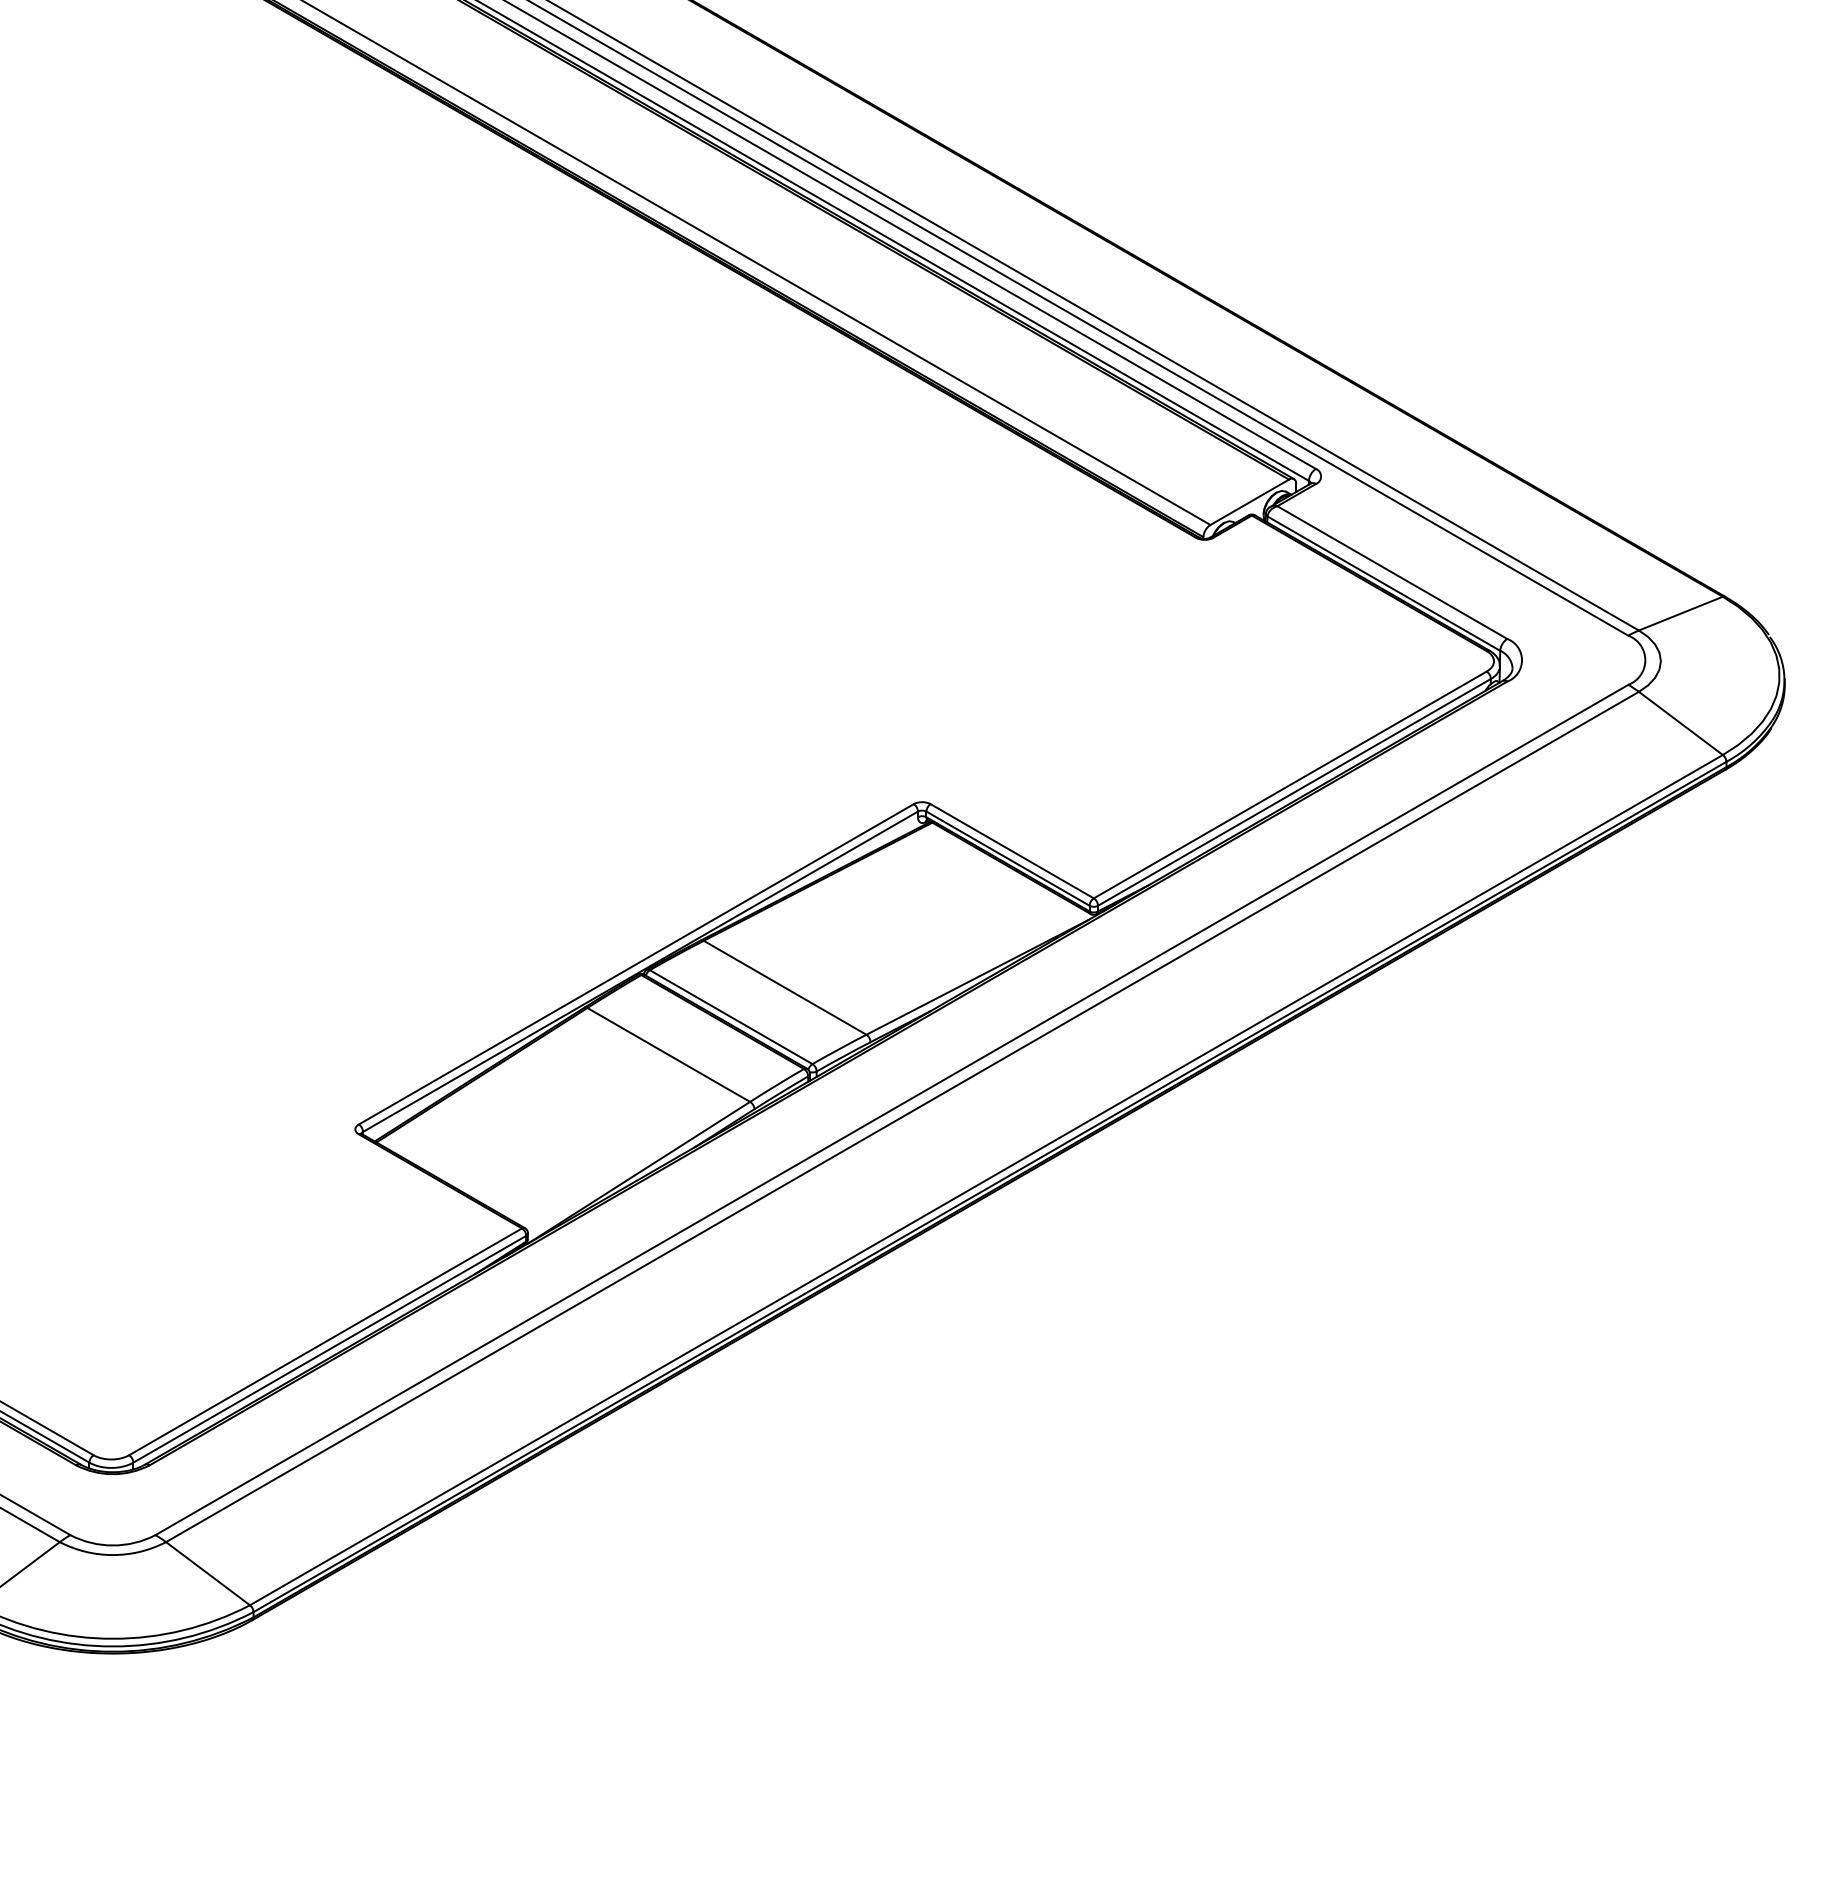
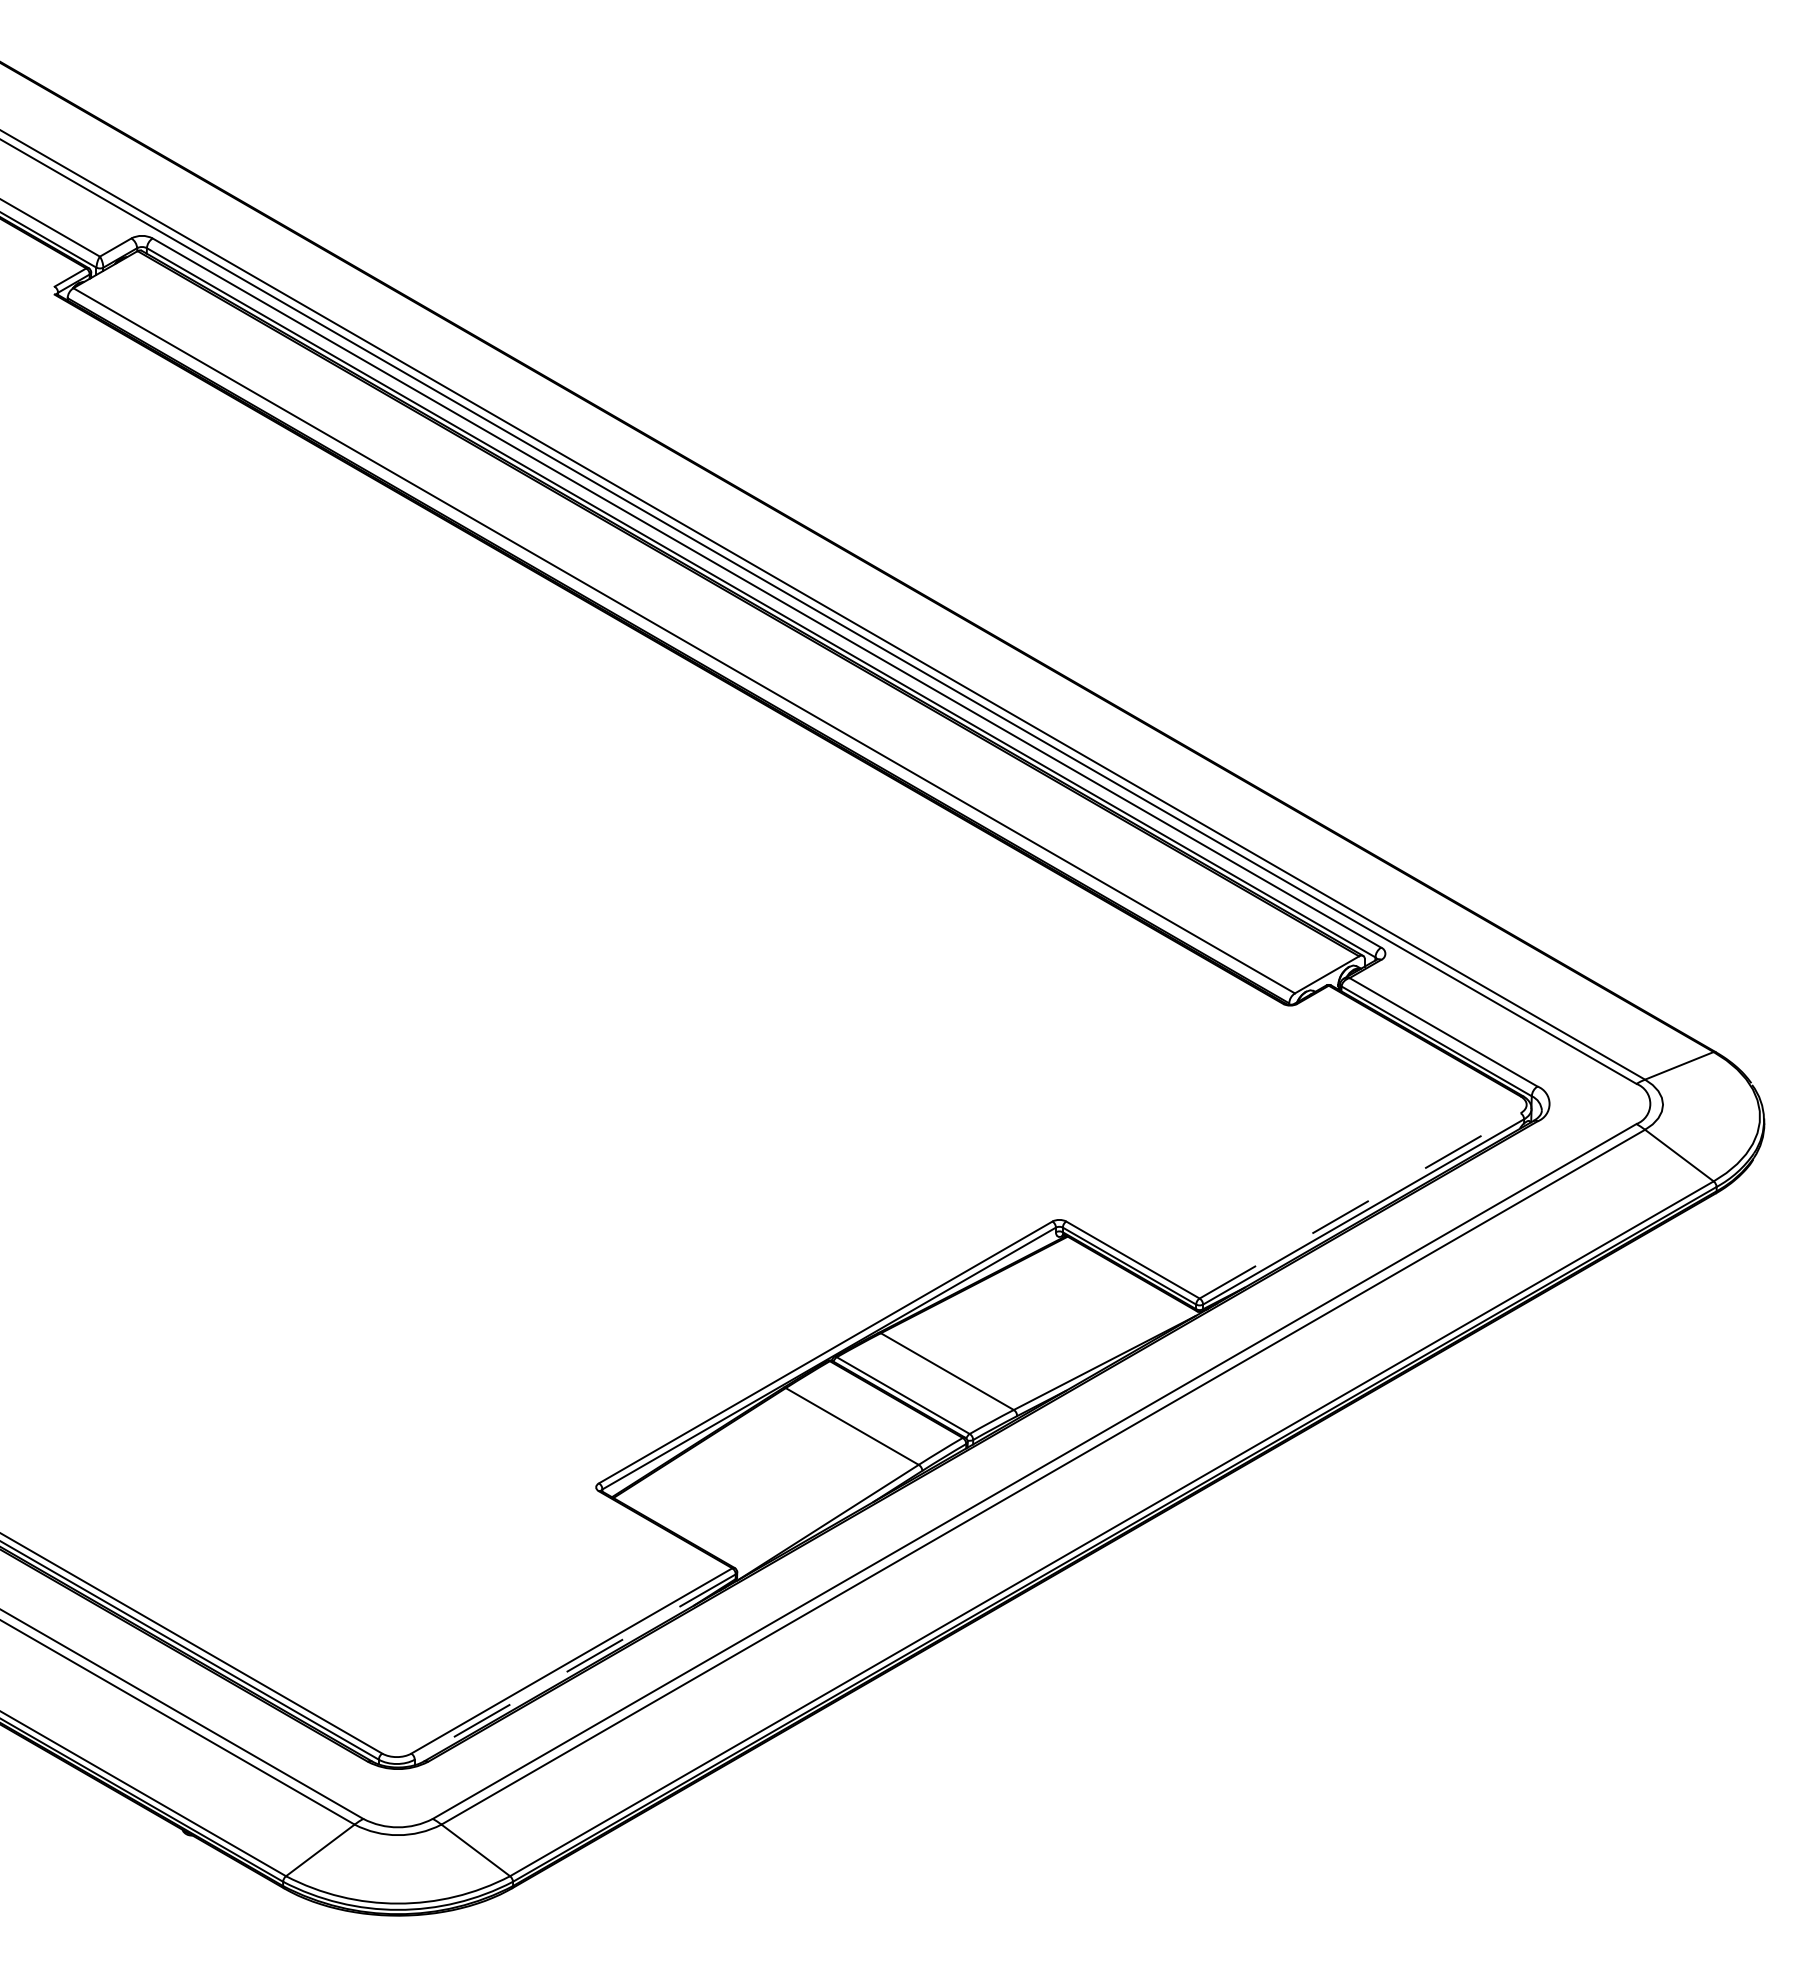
line: (1290, 784) -> (1360, 1205), solid -> dashed
line: (328, 1349) -> (574, 1667), solid -> dashed

